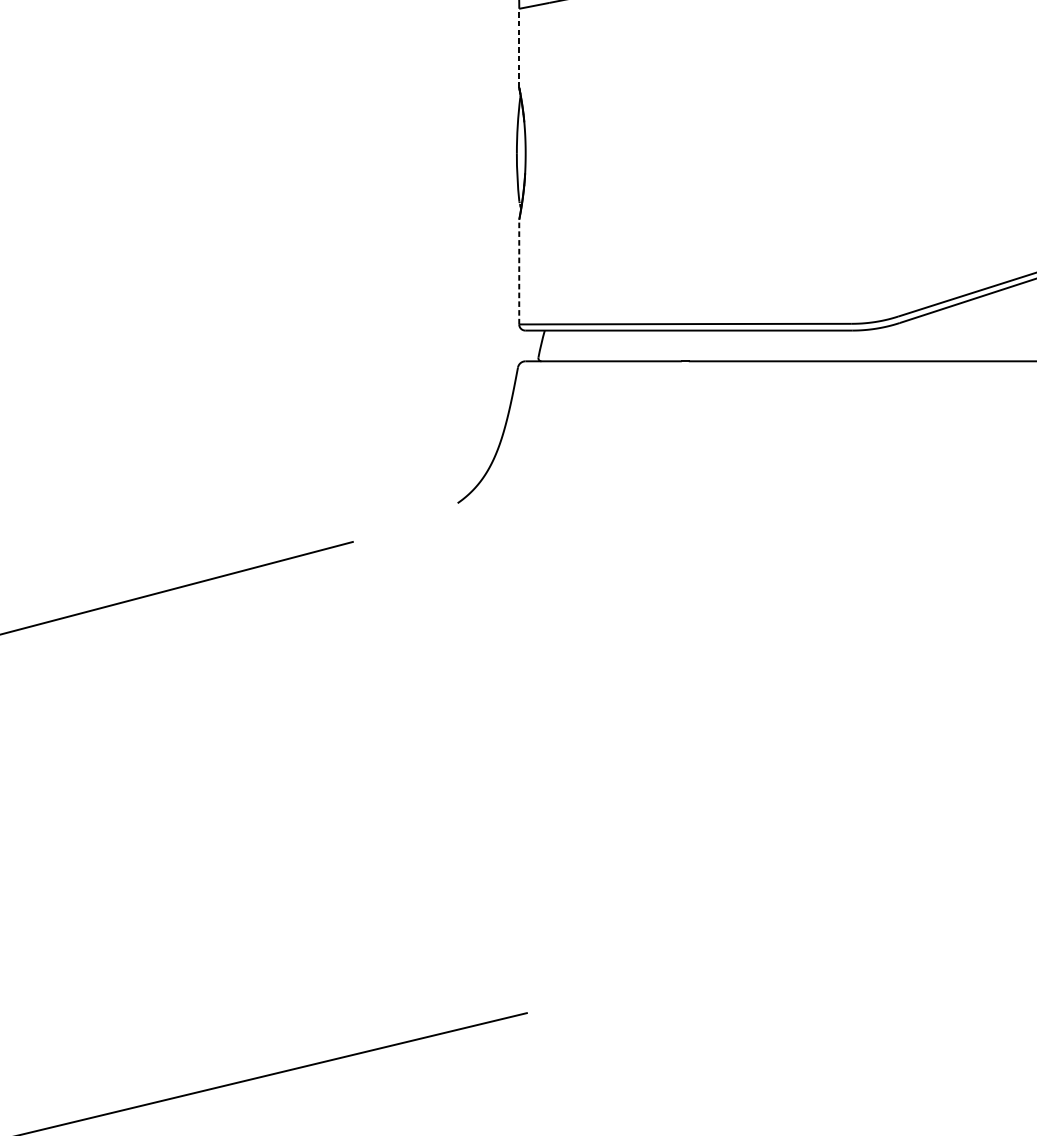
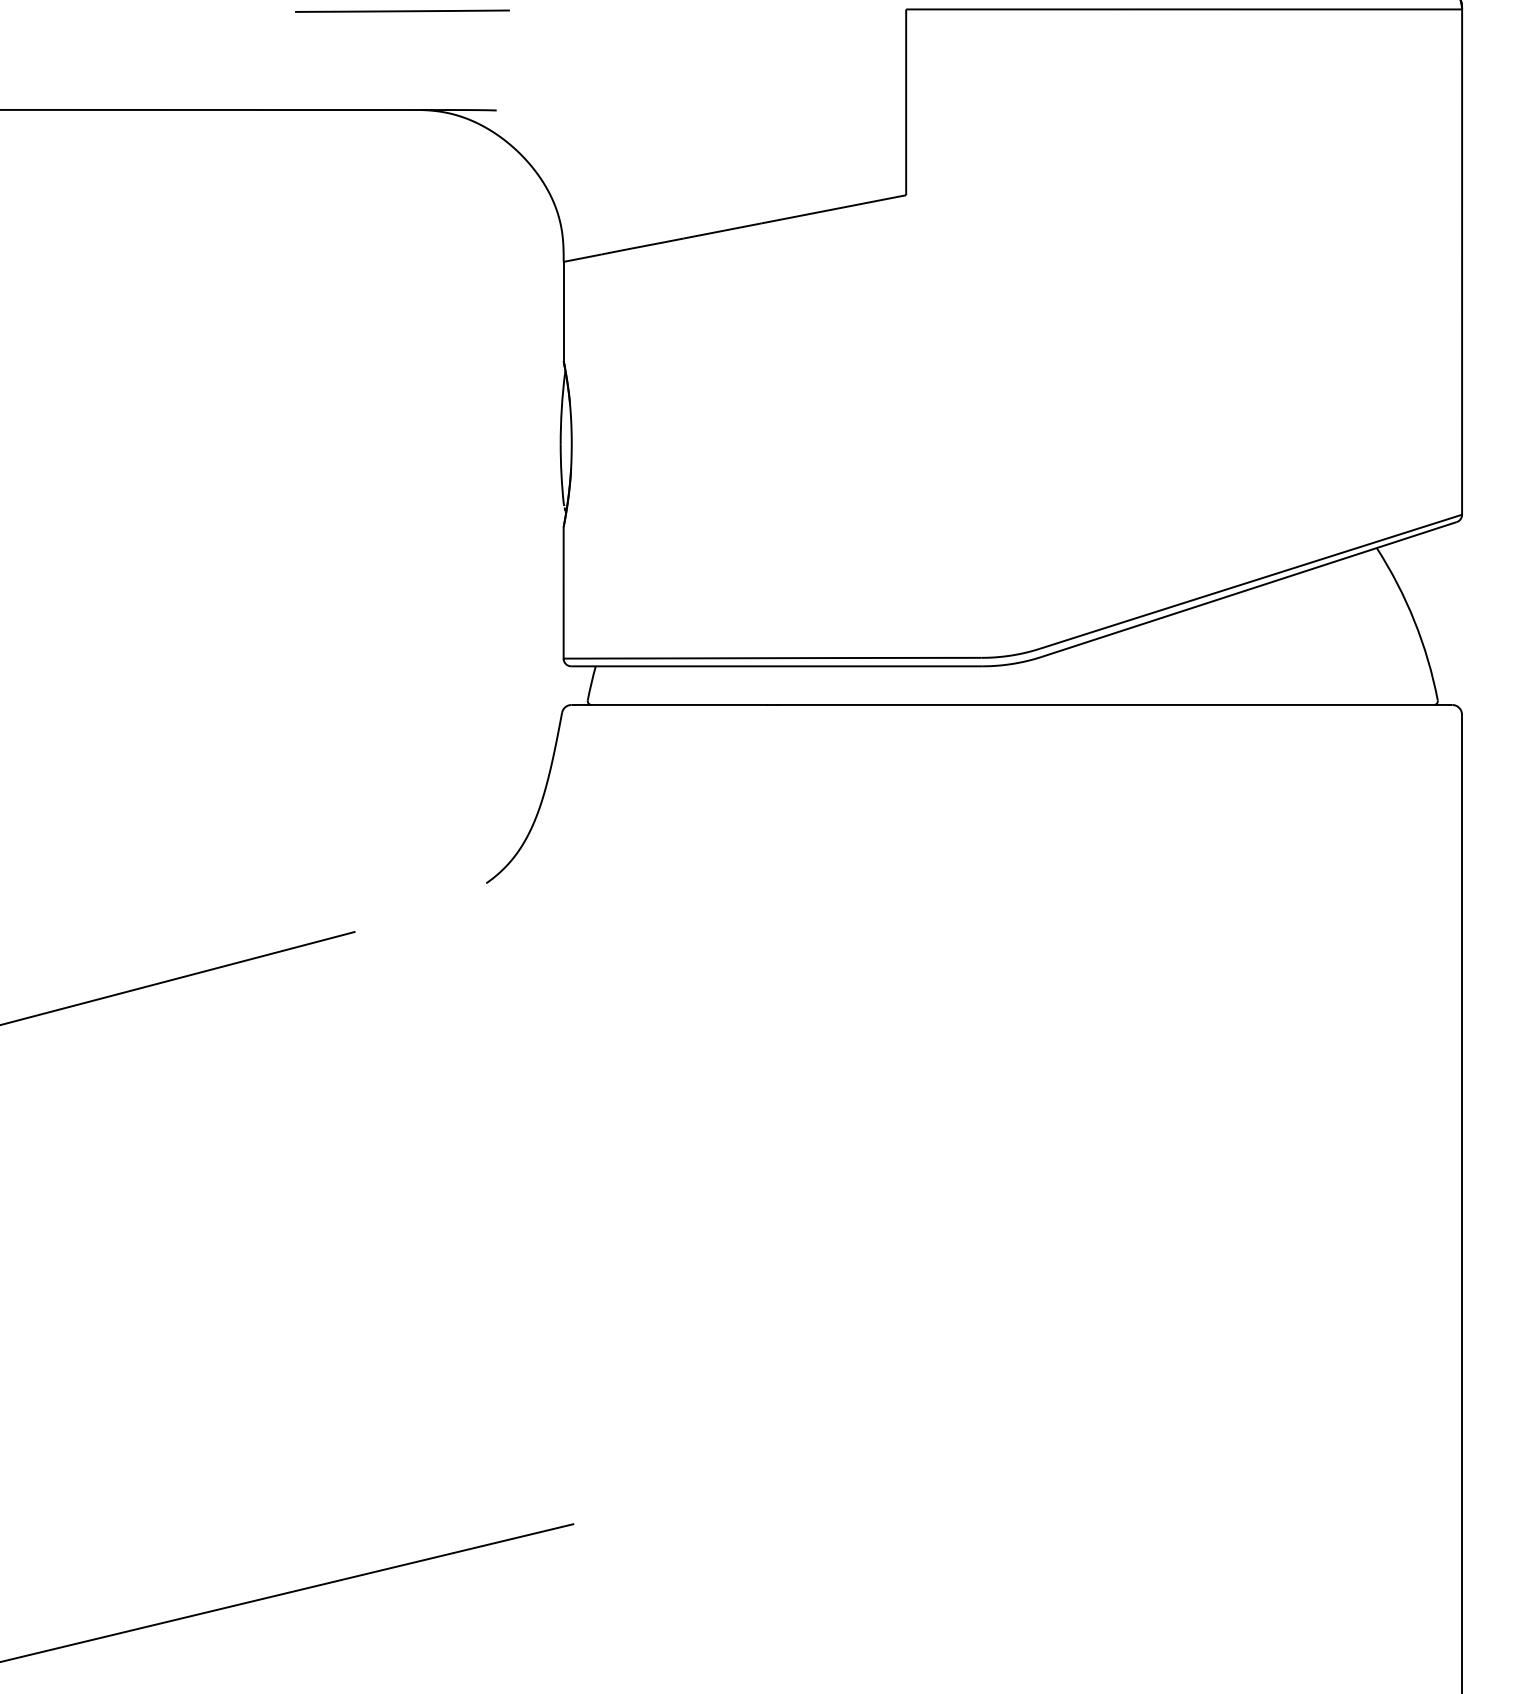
line: (519, 48) -> (563, 311), dashed -> solid
line: (519, 271) -> (563, 592), dashed -> solid

